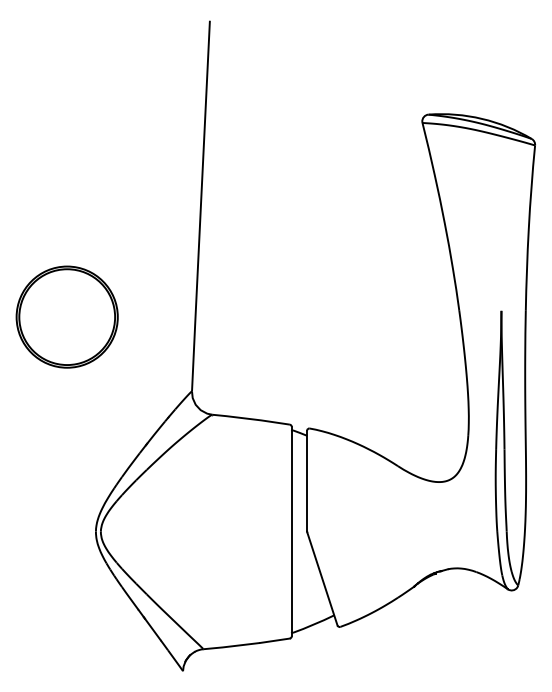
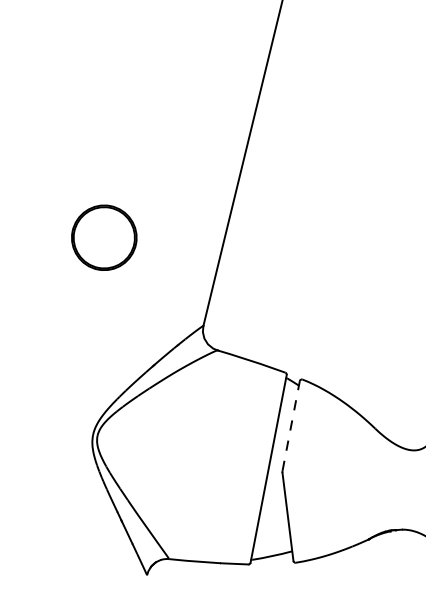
part: (66, 316) -> (103, 237), size x0.7
line: (307, 480) -> (291, 425), solid -> dashed

